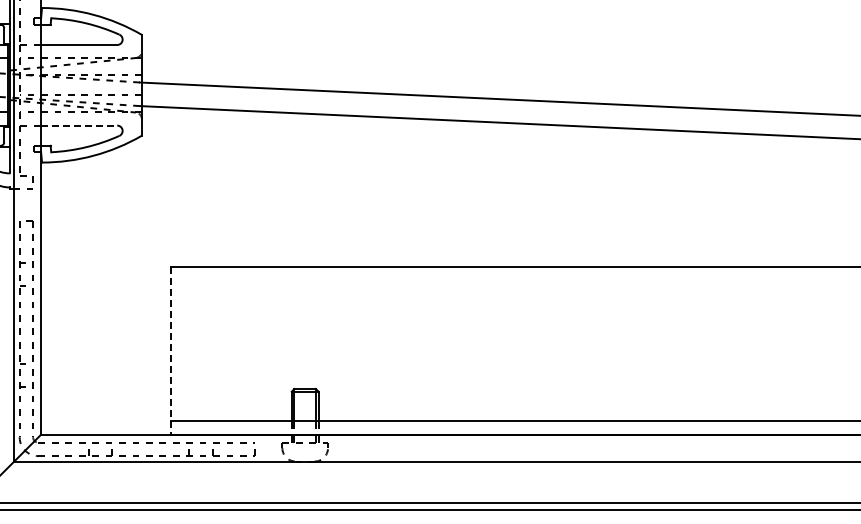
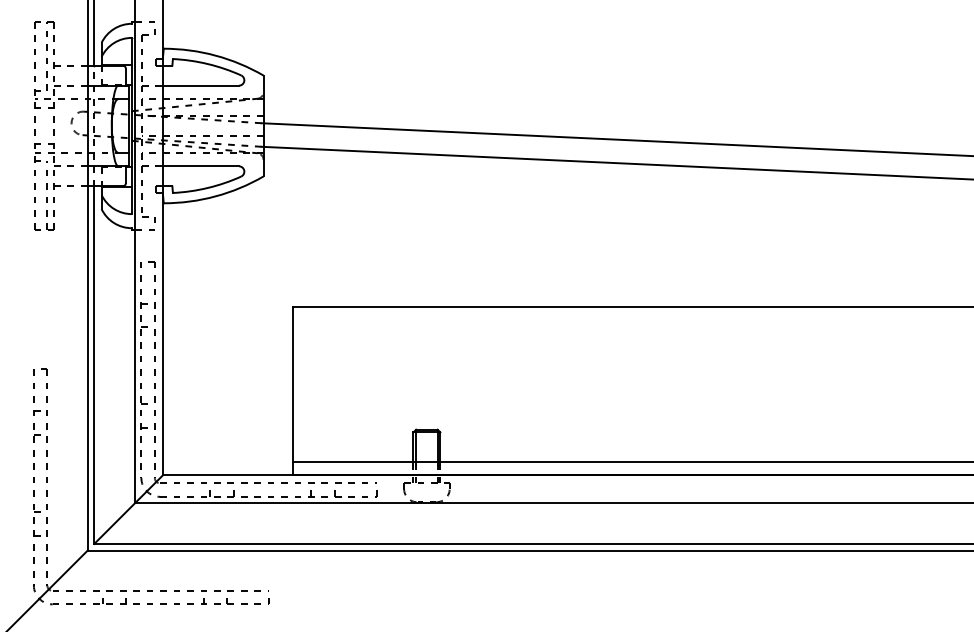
line: (79, 125) -> (201, 166), dashed -> solid
line: (170, 350) -> (292, 391), dashed -> solid

